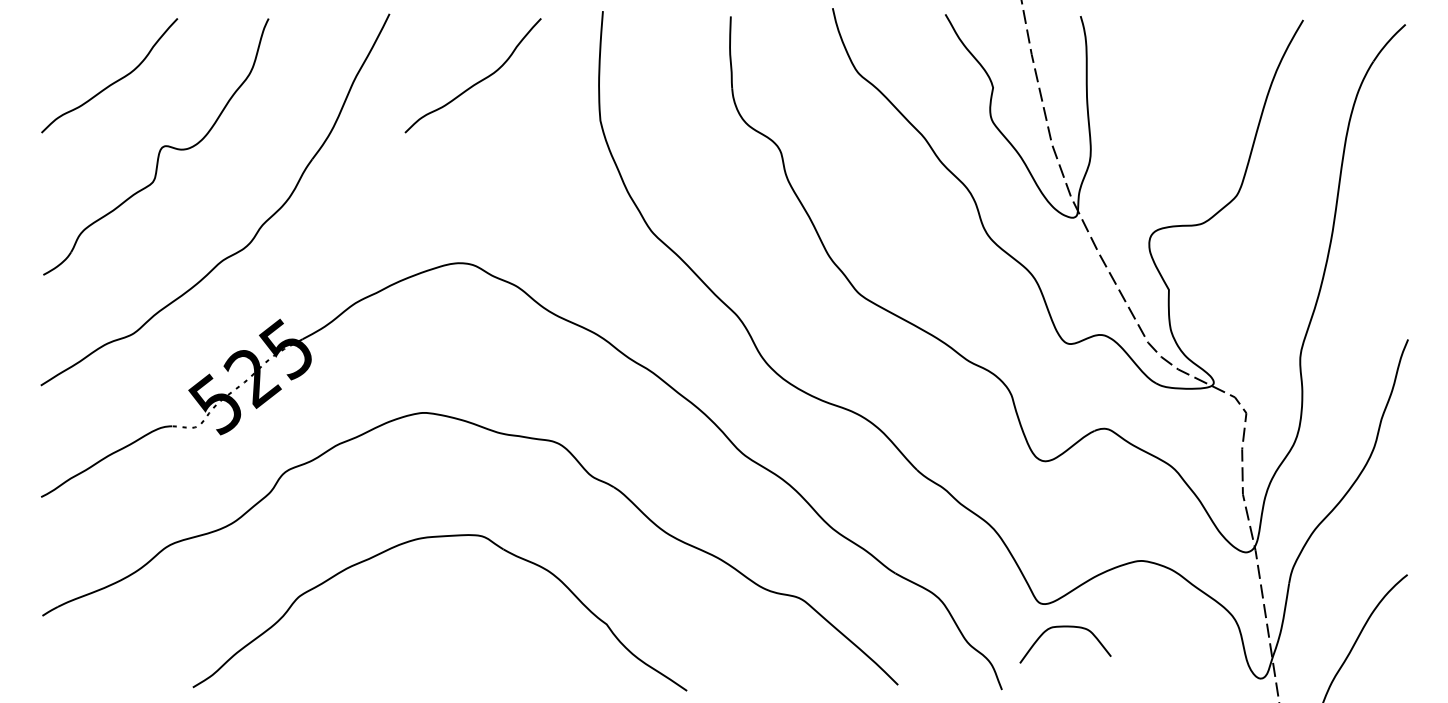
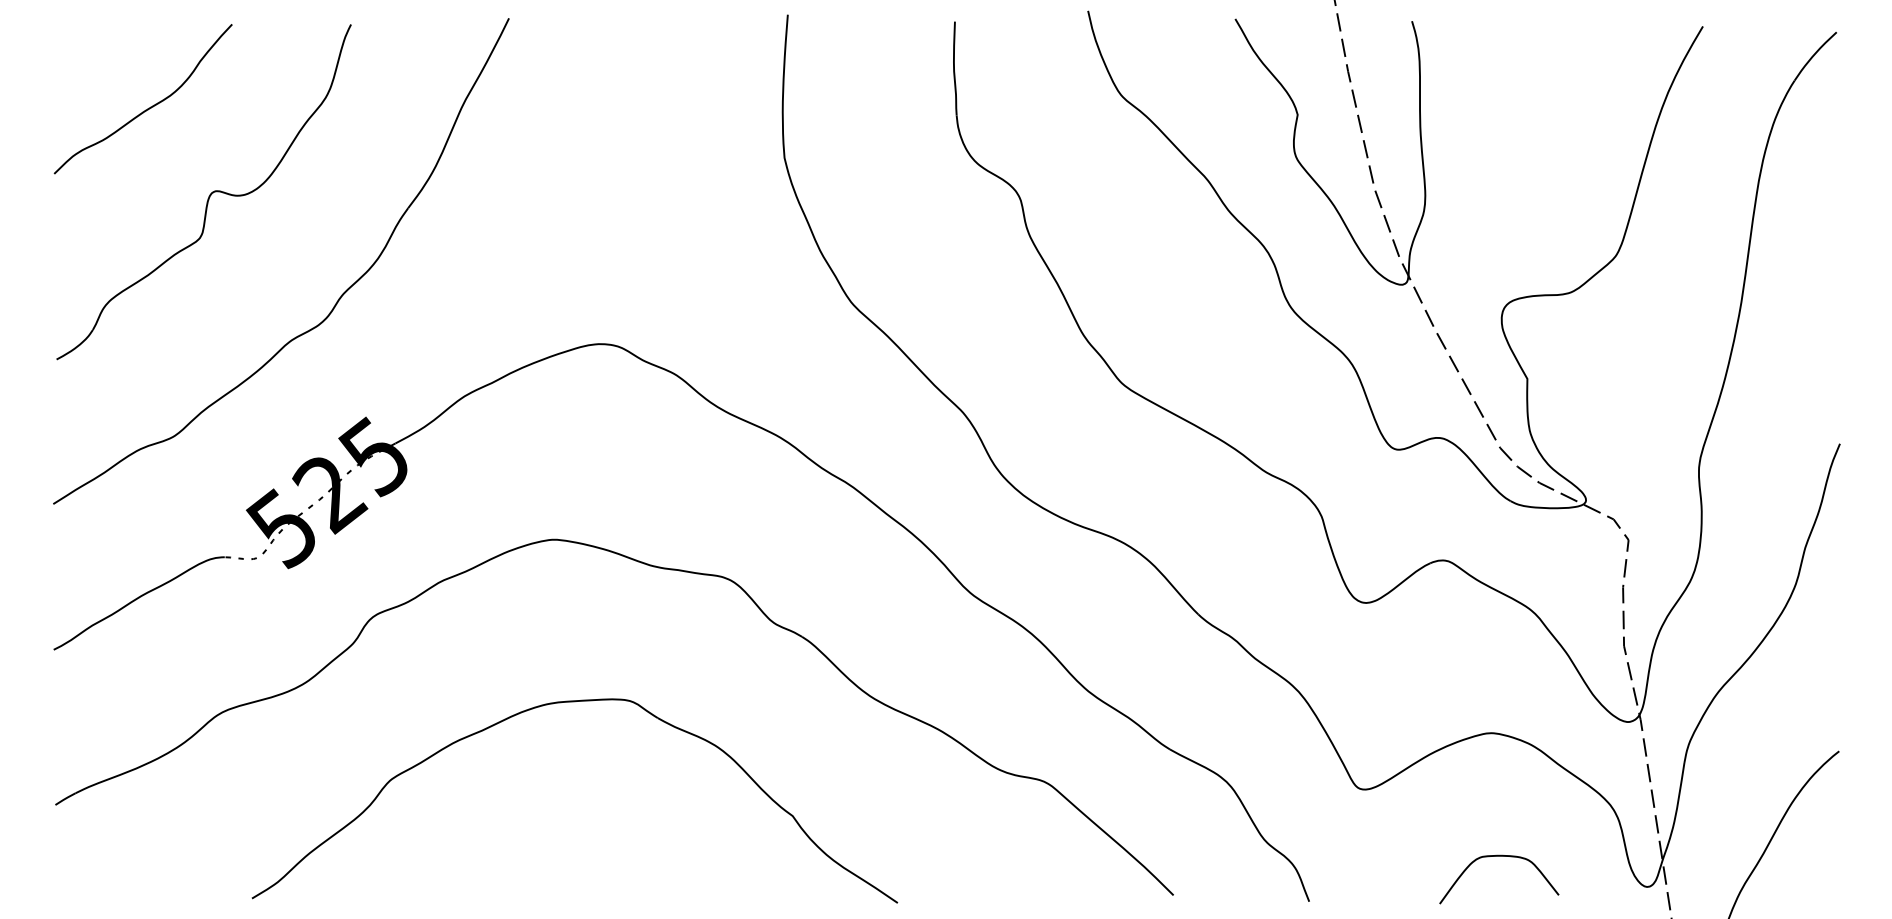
curve: (476, 82) -> (622, 108), removed
curve: (1065, 627) -> (1499, 856), moved

